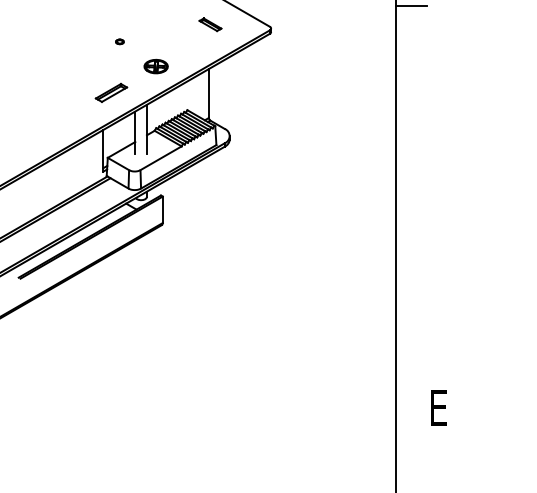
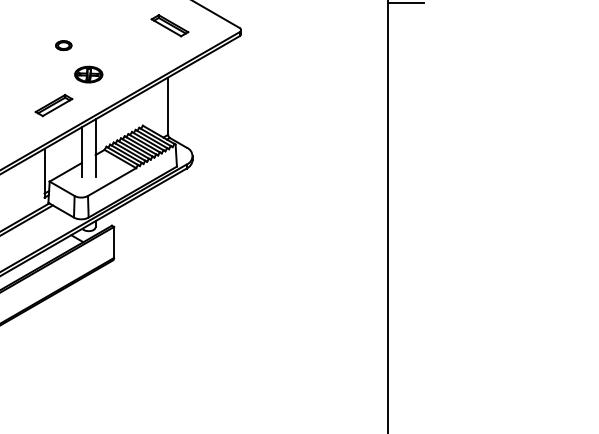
part: (210, 24) -> (170, 25), size x1.43
part: (119, 41) -> (63, 45), size x1.67
part: (155, 66) -> (87, 74), moved

